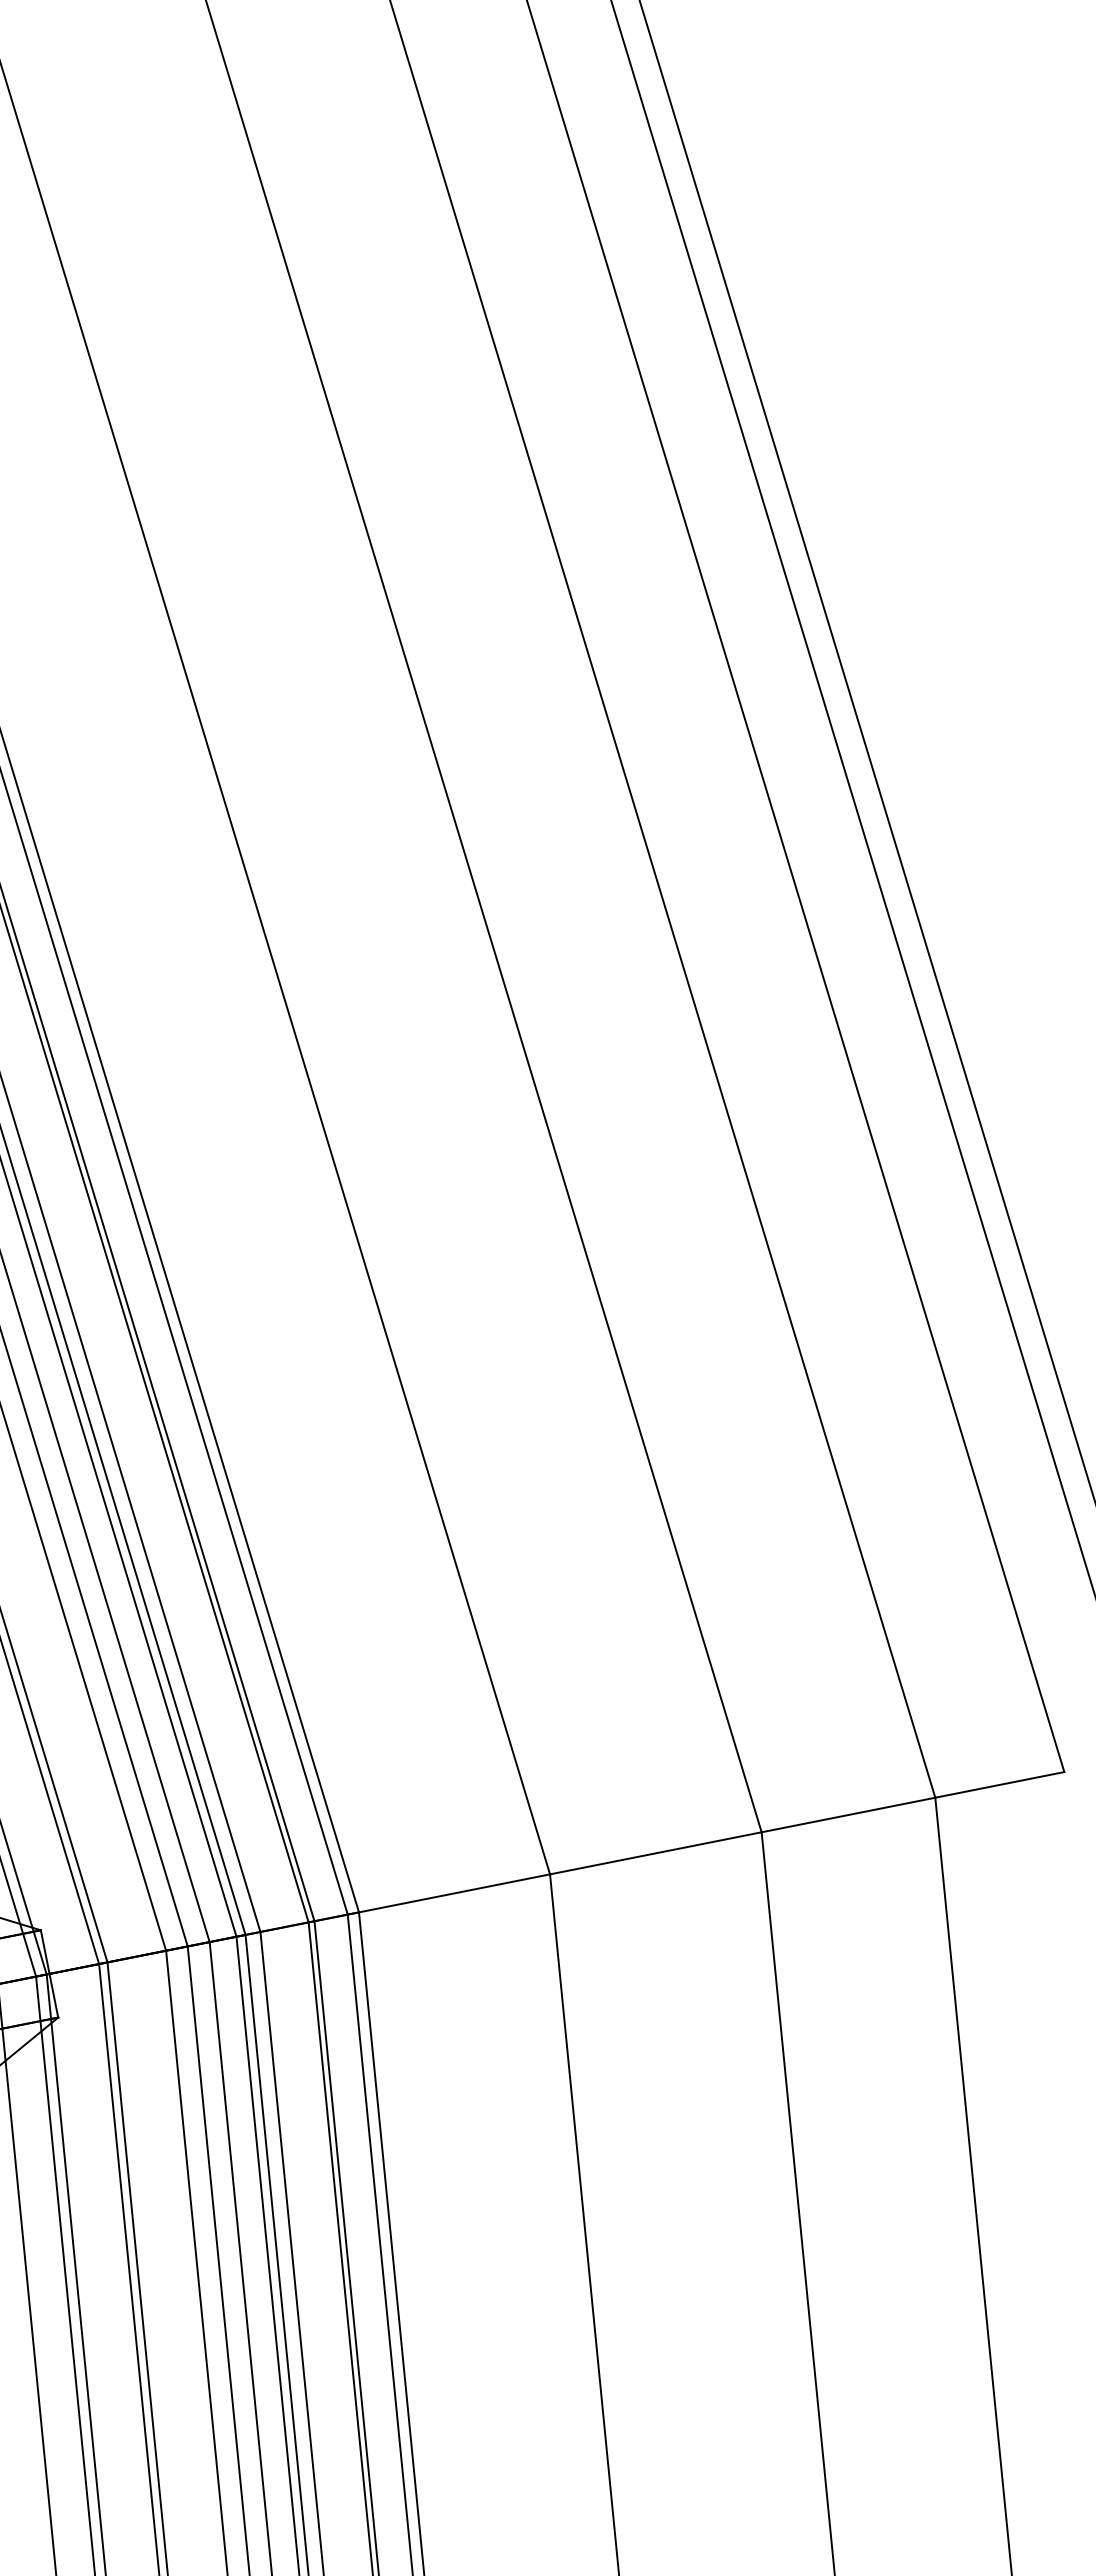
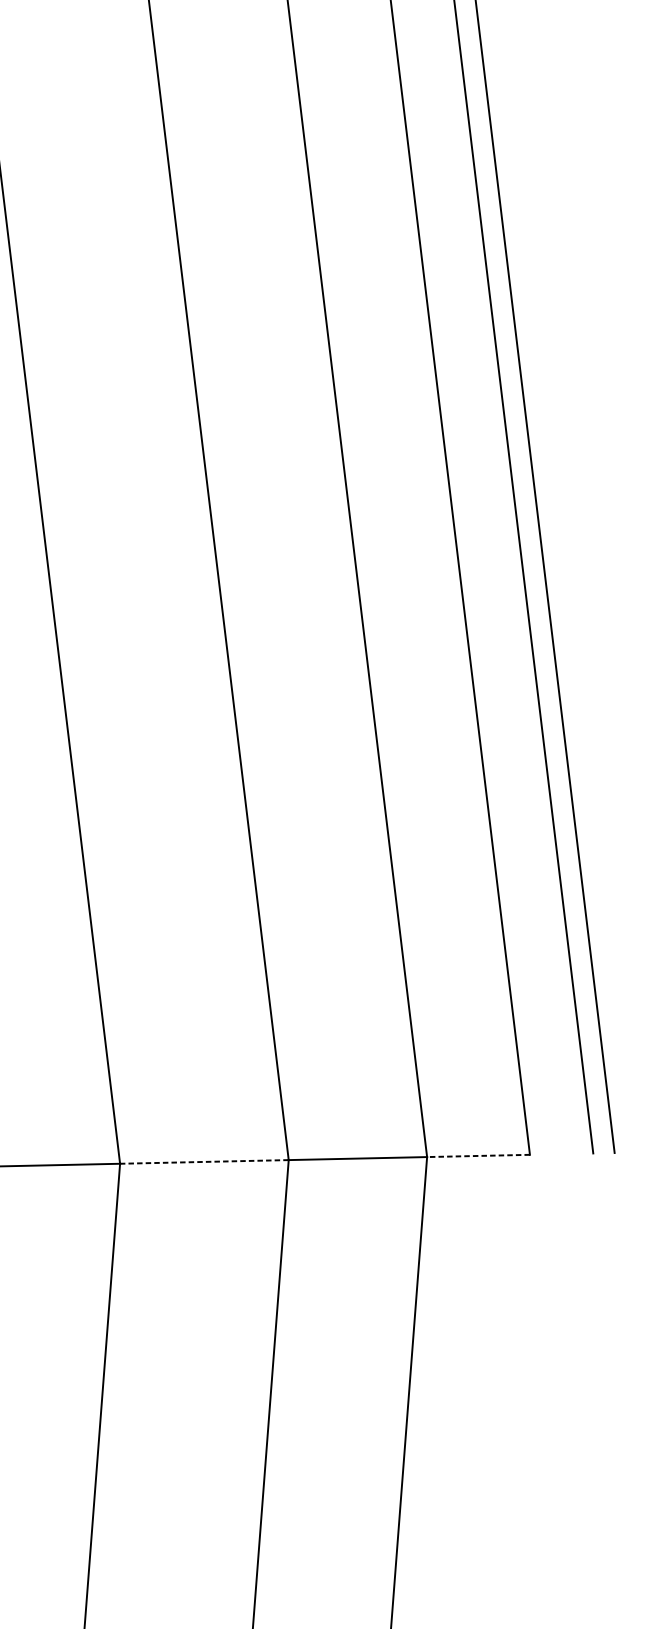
line: (999, 1784) -> (478, 1155), solid -> dashed
line: (655, 1853) -> (204, 1162), solid -> dashed

